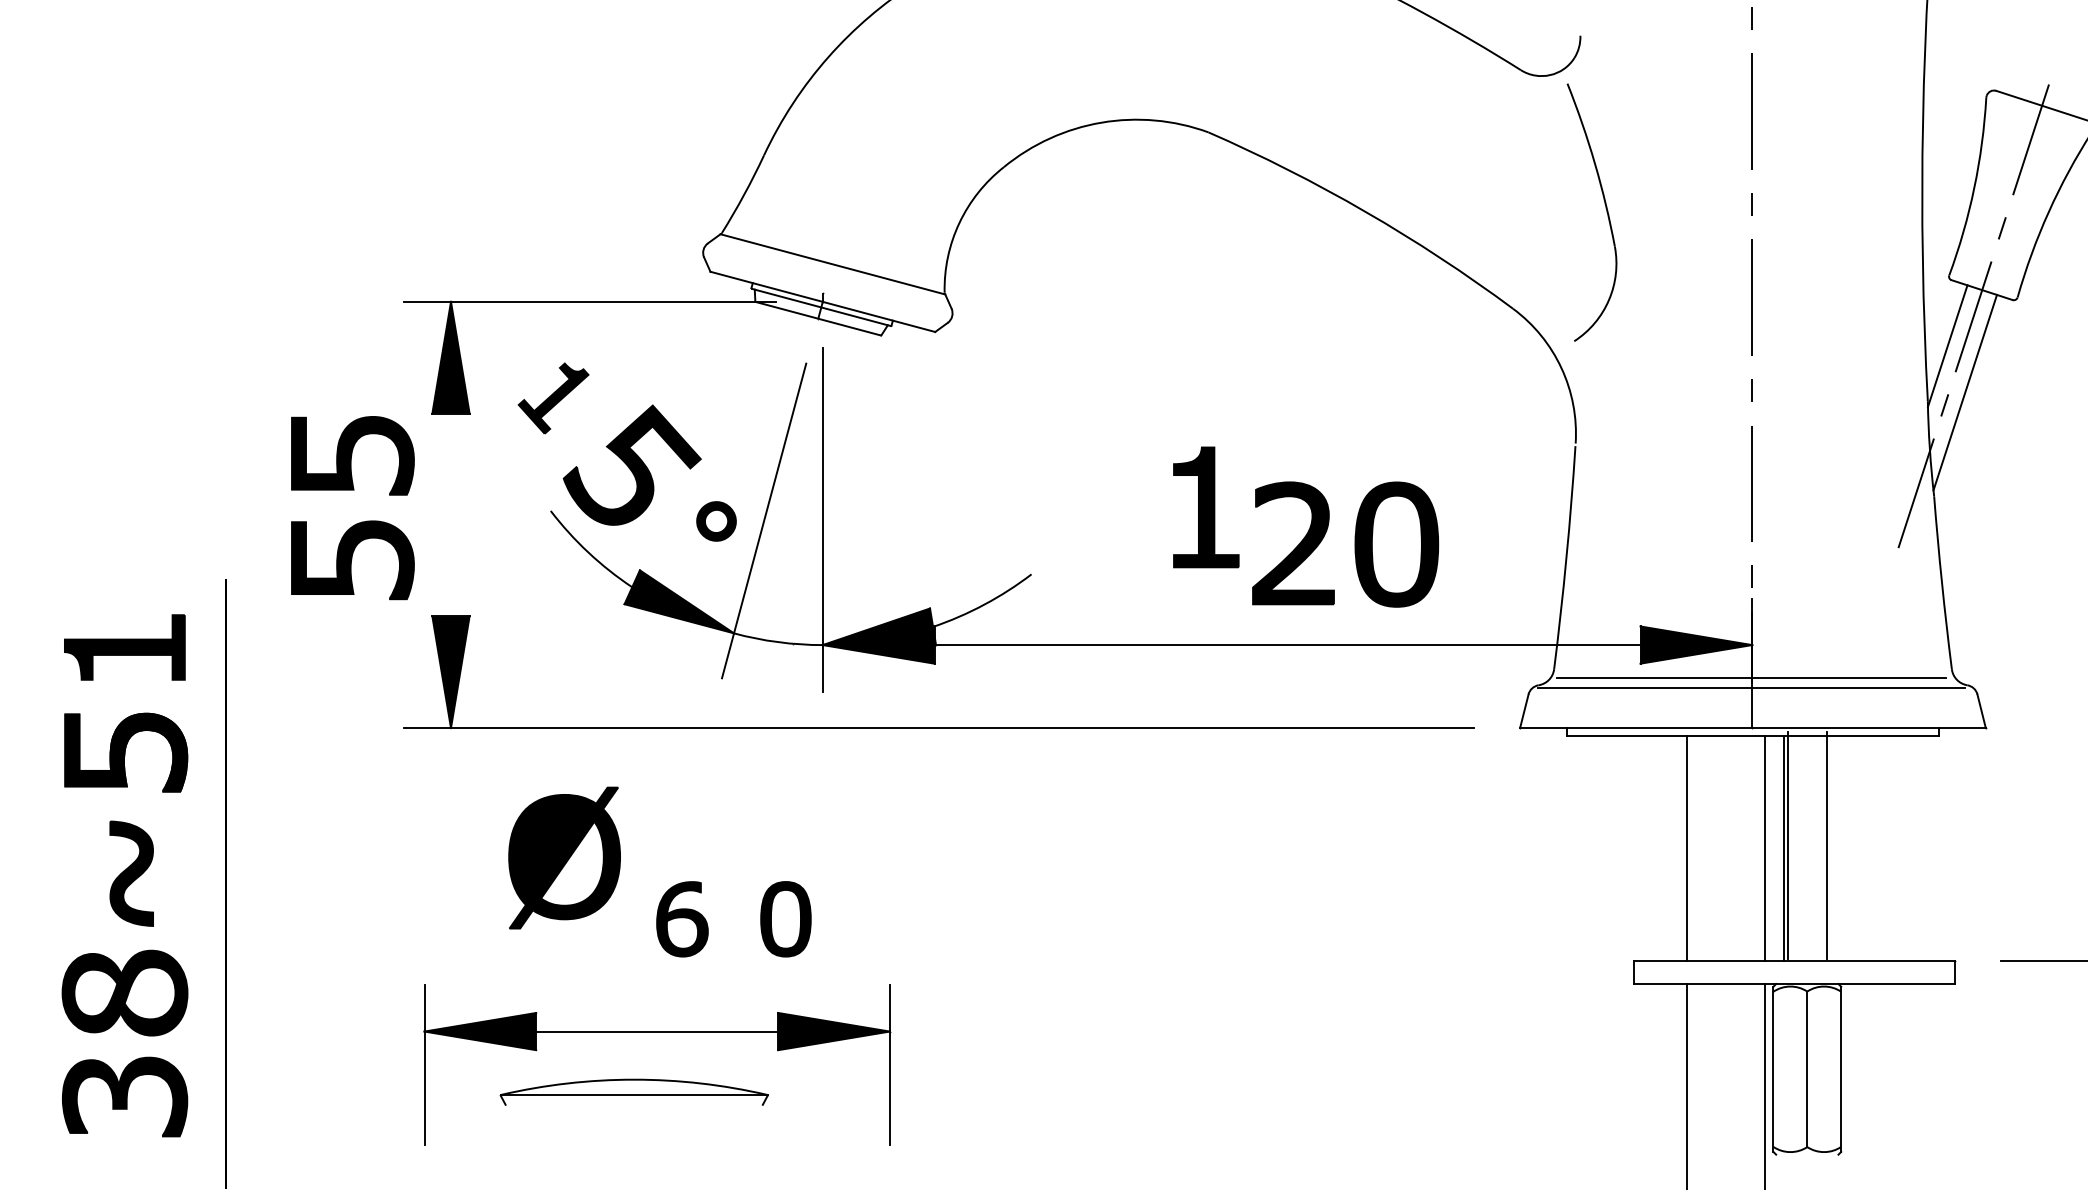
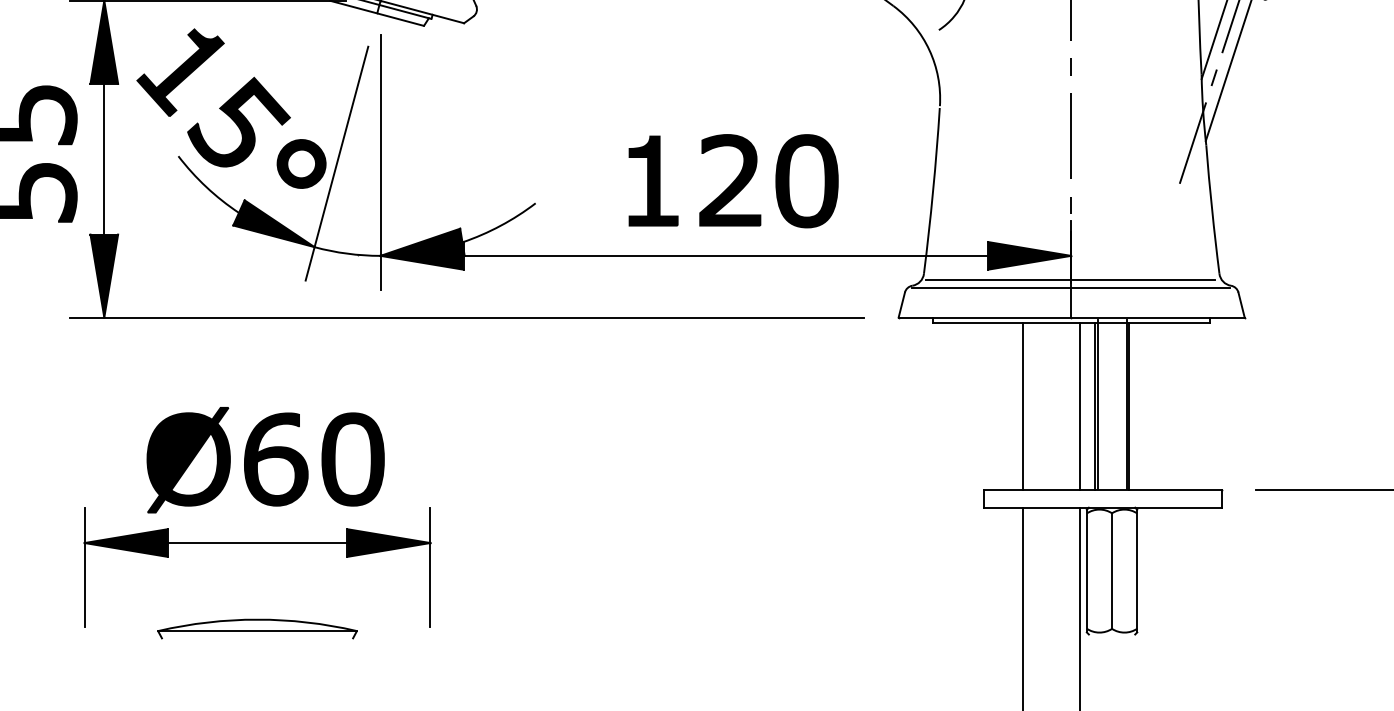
part: (553, 398) -> (180, 72), size x1.67
part: (1206, 507) -> (653, 181), moved
line: (450, 514) -> (103, 158), added
part: (716, 521) -> (301, 164), size x1.67
line: (1830, 847) -> (1129, 406), added
part: (564, 857) -> (188, 459), moved
part: (682, 919) -> (276, 459), size x1.67
part: (785, 919) -> (352, 459), size x1.67
part: (633, 1091) -> (257, 628), moved

